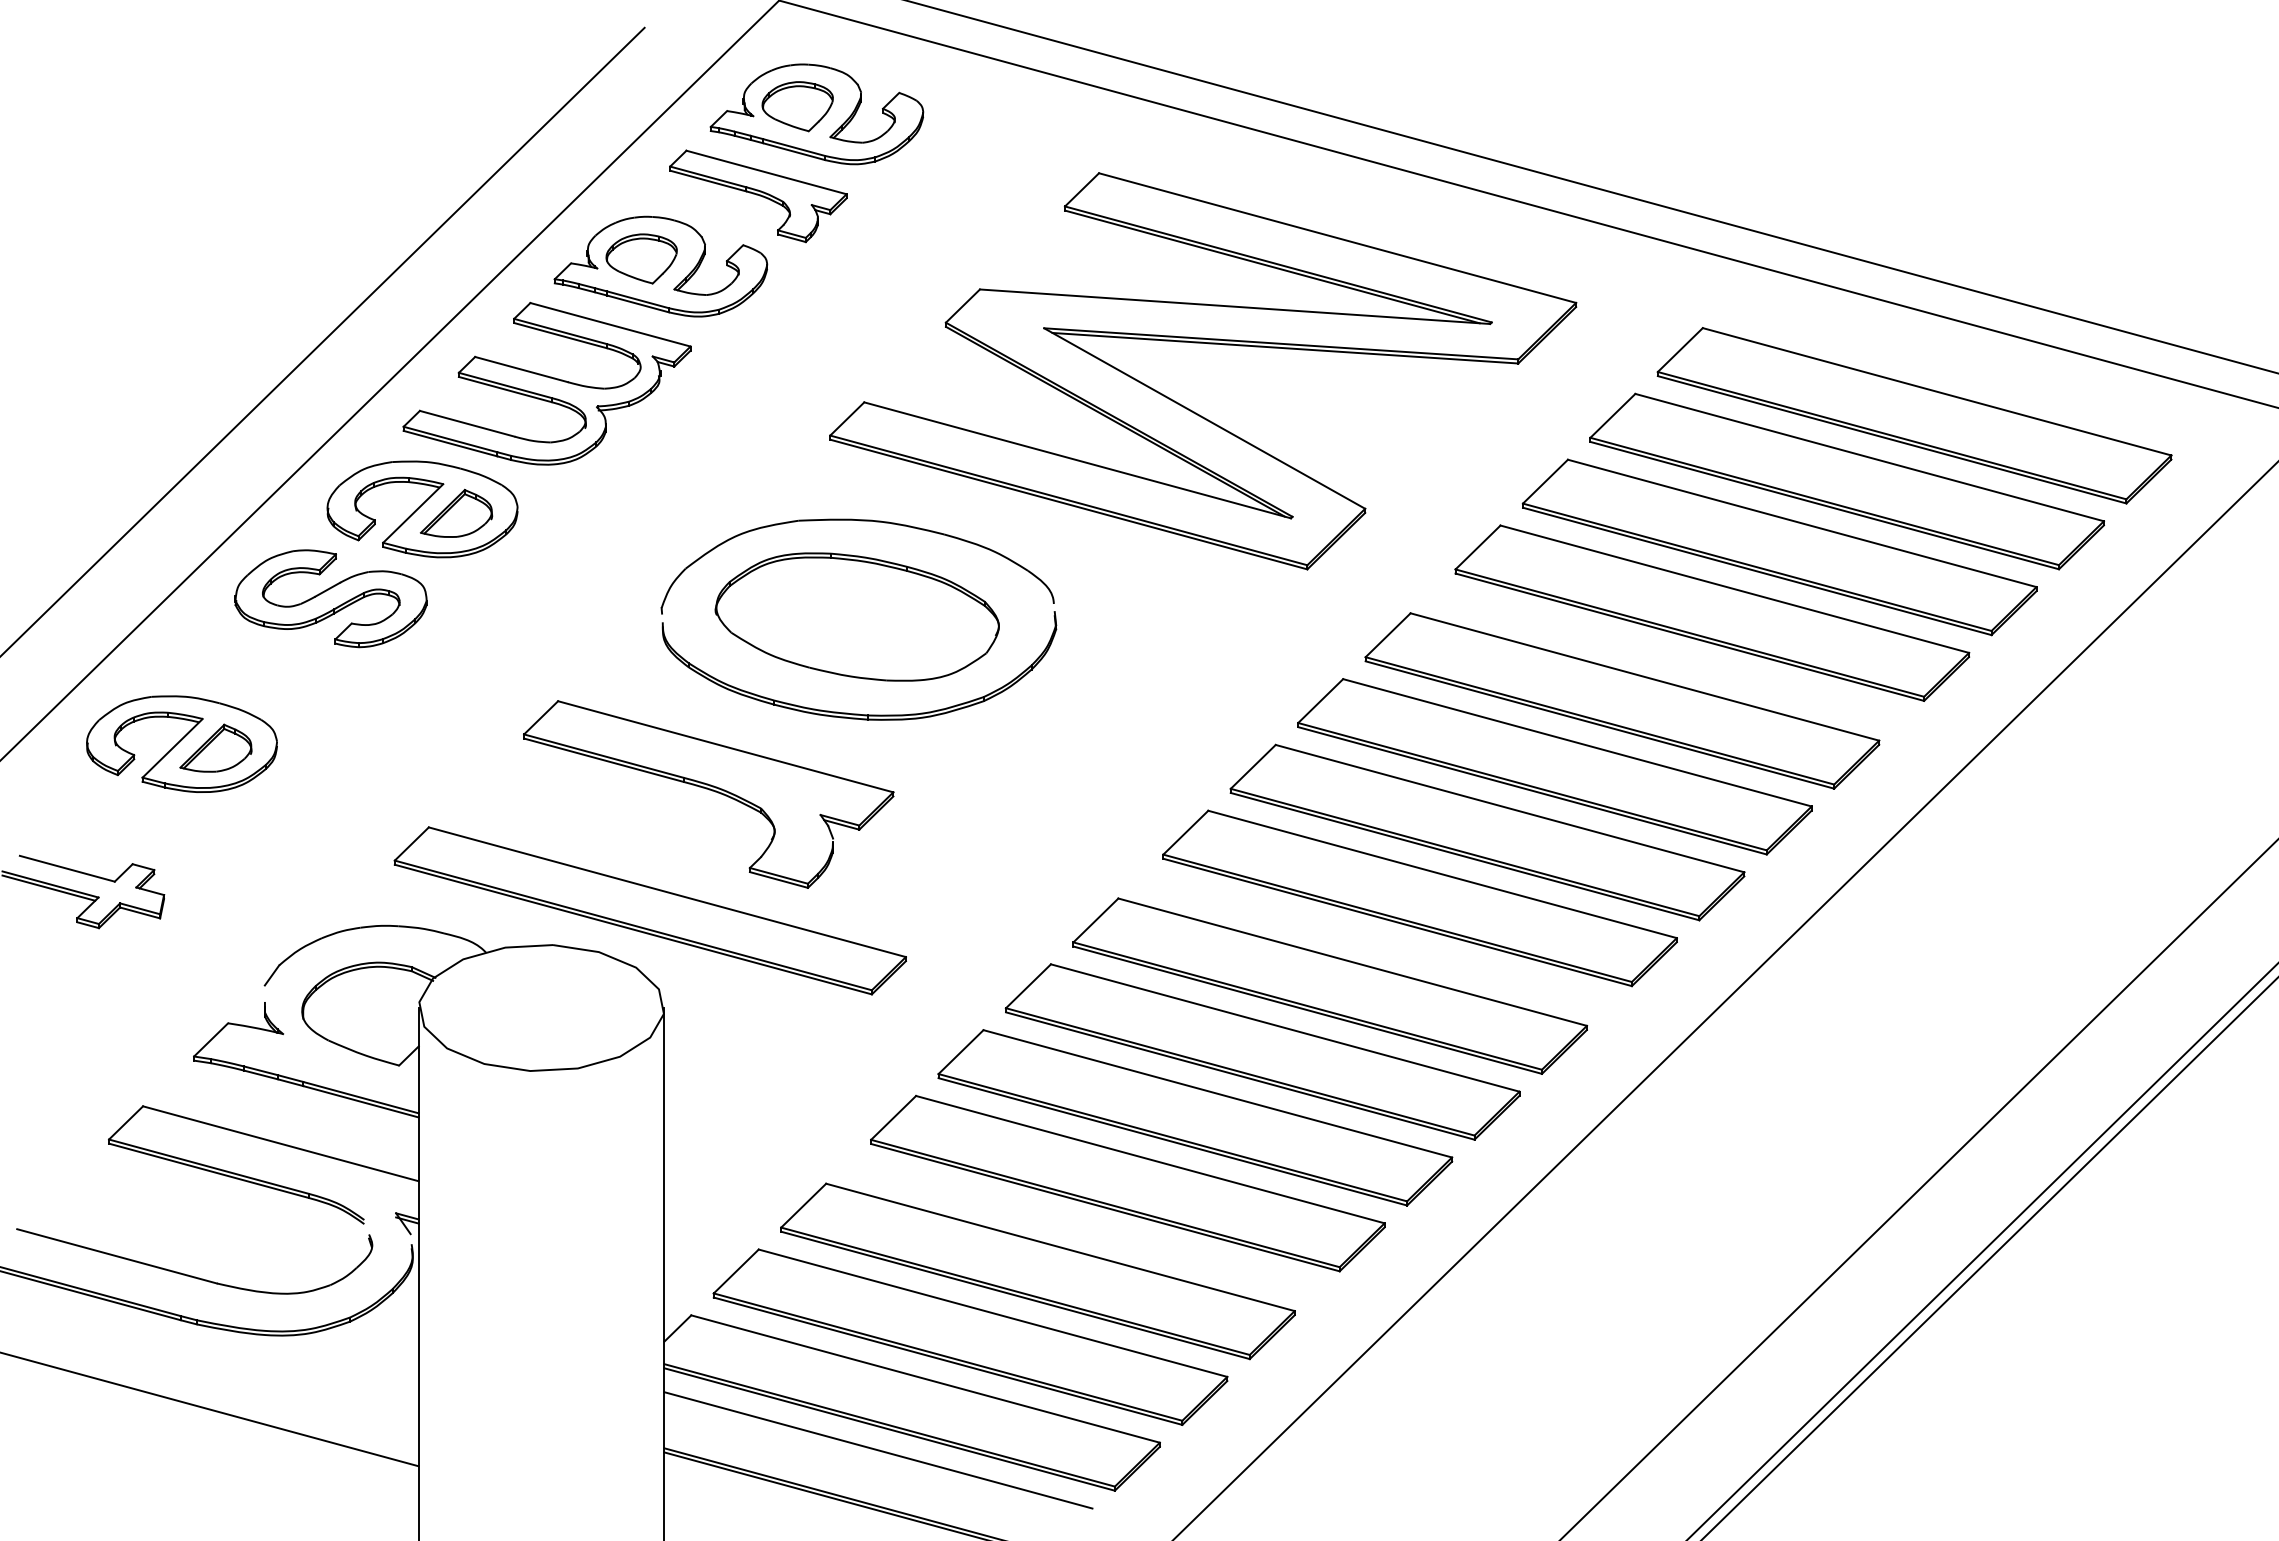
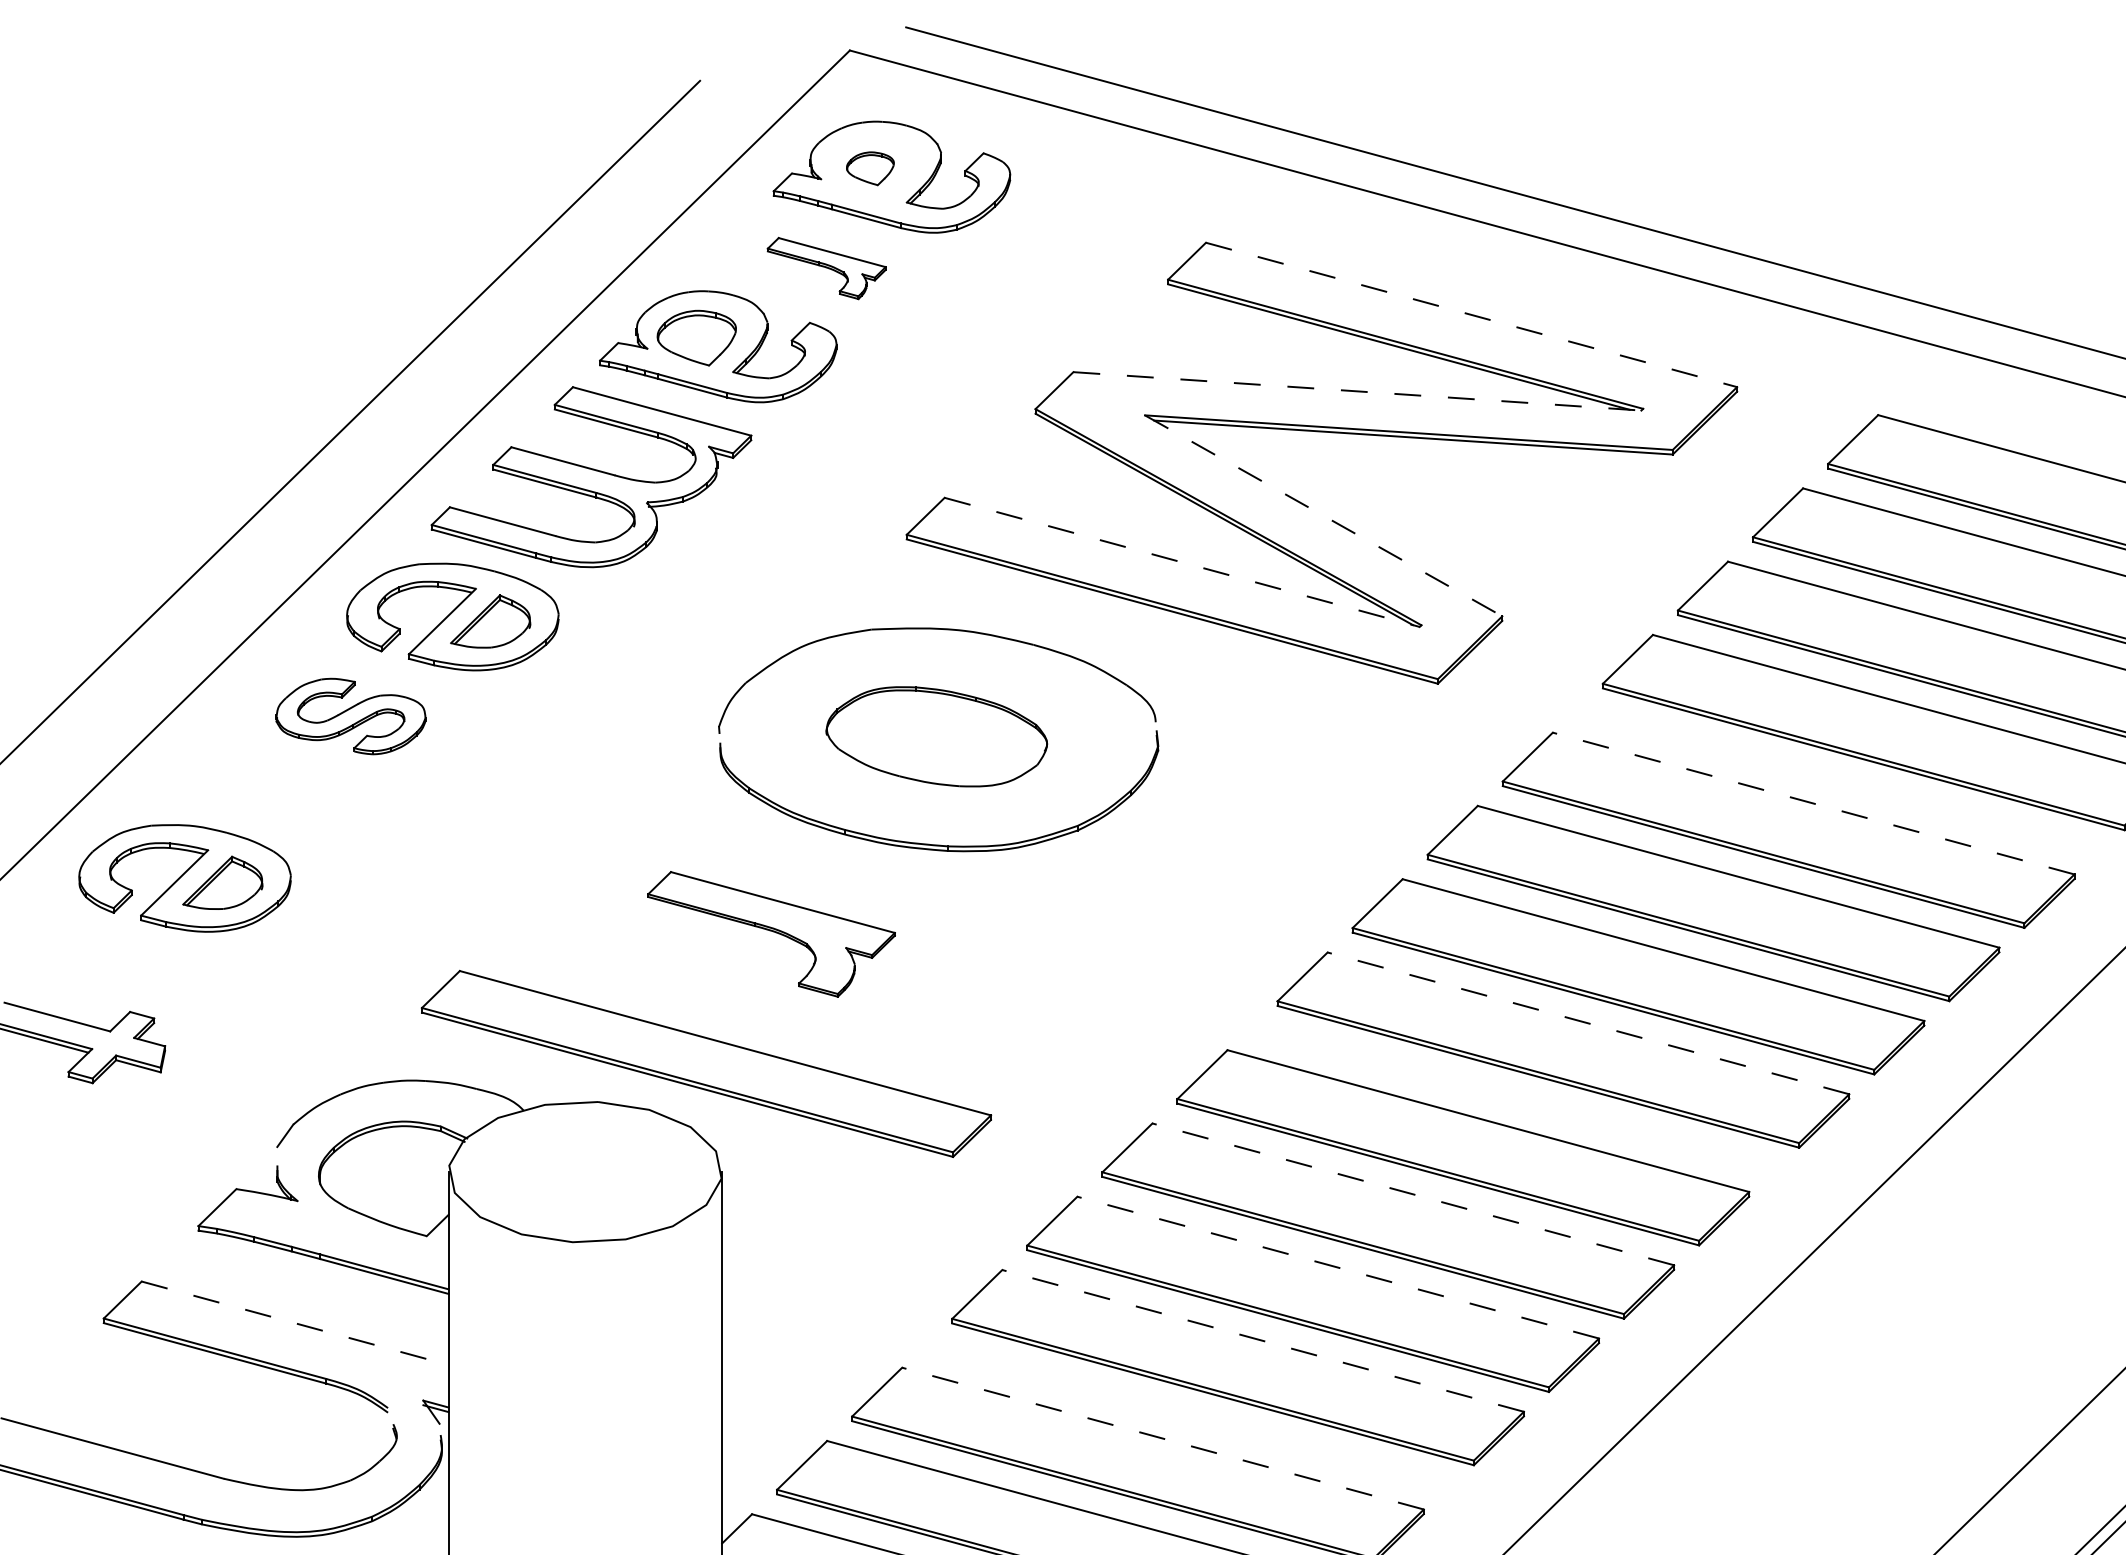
part: (797, 106) -> (870, 168), size x0.6
part: (758, 196) -> (826, 268), size x0.6
line: (1338, 238) -> (1472, 315), solid -> dashed
line: (1235, 306) -> (1357, 391), solid -> dashed
line: (1205, 418) -> (1324, 515), solid -> dashed
line: (1078, 460) -> (1183, 562), solid -> dashed
part: (330, 598) -> (350, 716), size x0.7
part: (856, 616) -> (935, 736), size x0.7
line: (1644, 676) -> (1813, 803), solid -> dashed
part: (708, 794) -> (771, 934), size x0.6
line: (1442, 874) -> (1588, 1023), solid -> dashed
line: (1285, 1028) -> (1413, 1194), solid -> dashed
line: (1217, 1093) -> (1337, 1267), solid -> dashed
line: (280, 1143) -> (294, 1322), solid -> dashed
line: (1150, 1159) -> (1263, 1340), solid -> dashed
line: (1060, 1247) -> (1163, 1438), solid -> dashed

